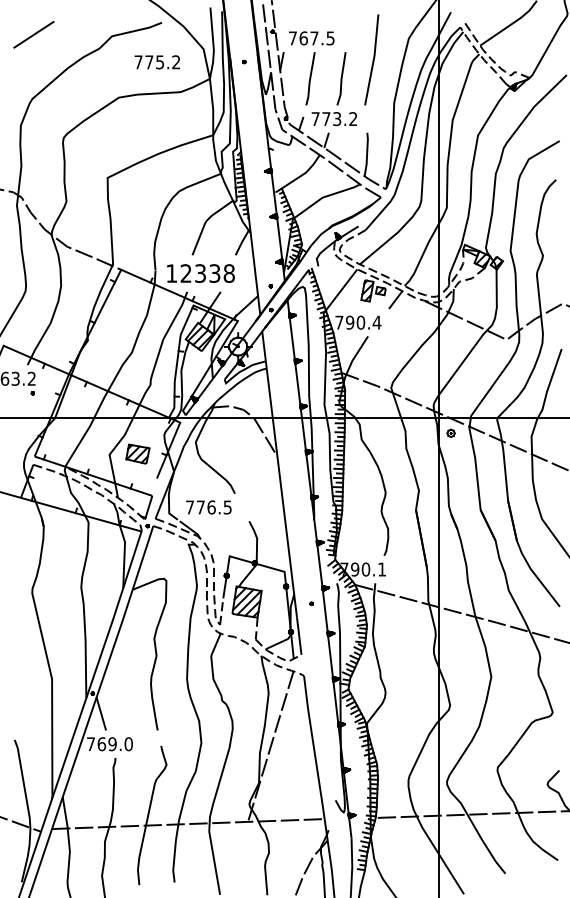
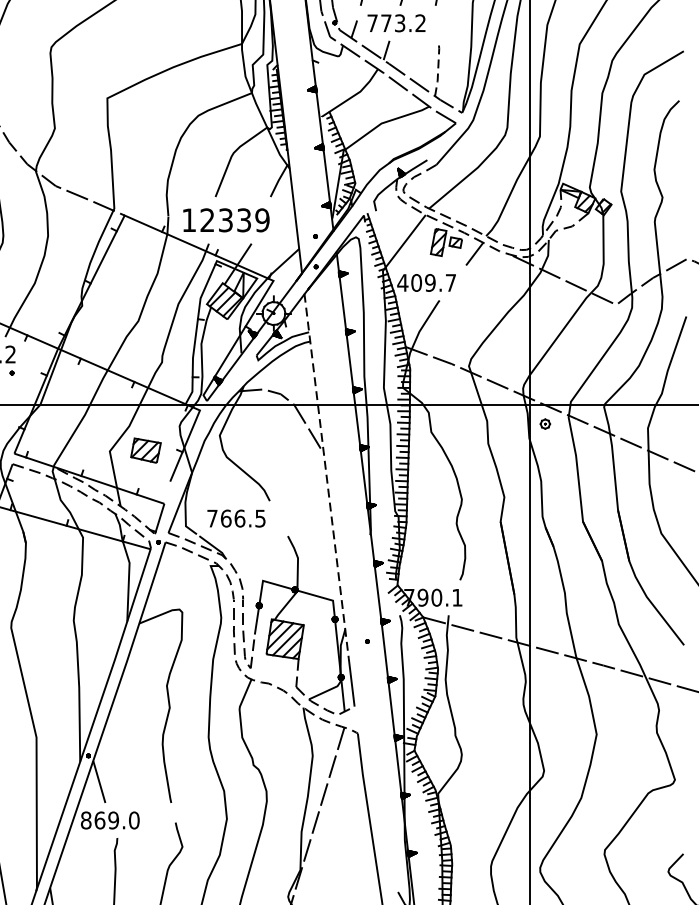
line: (367, 153) -> (438, 67), solid -> dashed
text: (228, 273) -> (261, 220), 12338 -> 12339
text: (357, 322) -> (425, 282), 790.4 -> 409.7
line: (279, 474) -> (326, 476), solid -> dashed
text: (200, 507) -> (225, 518), 776.5 -> 766.5
text: (90, 744) -> (85, 820), 769.0 -> 869.0

